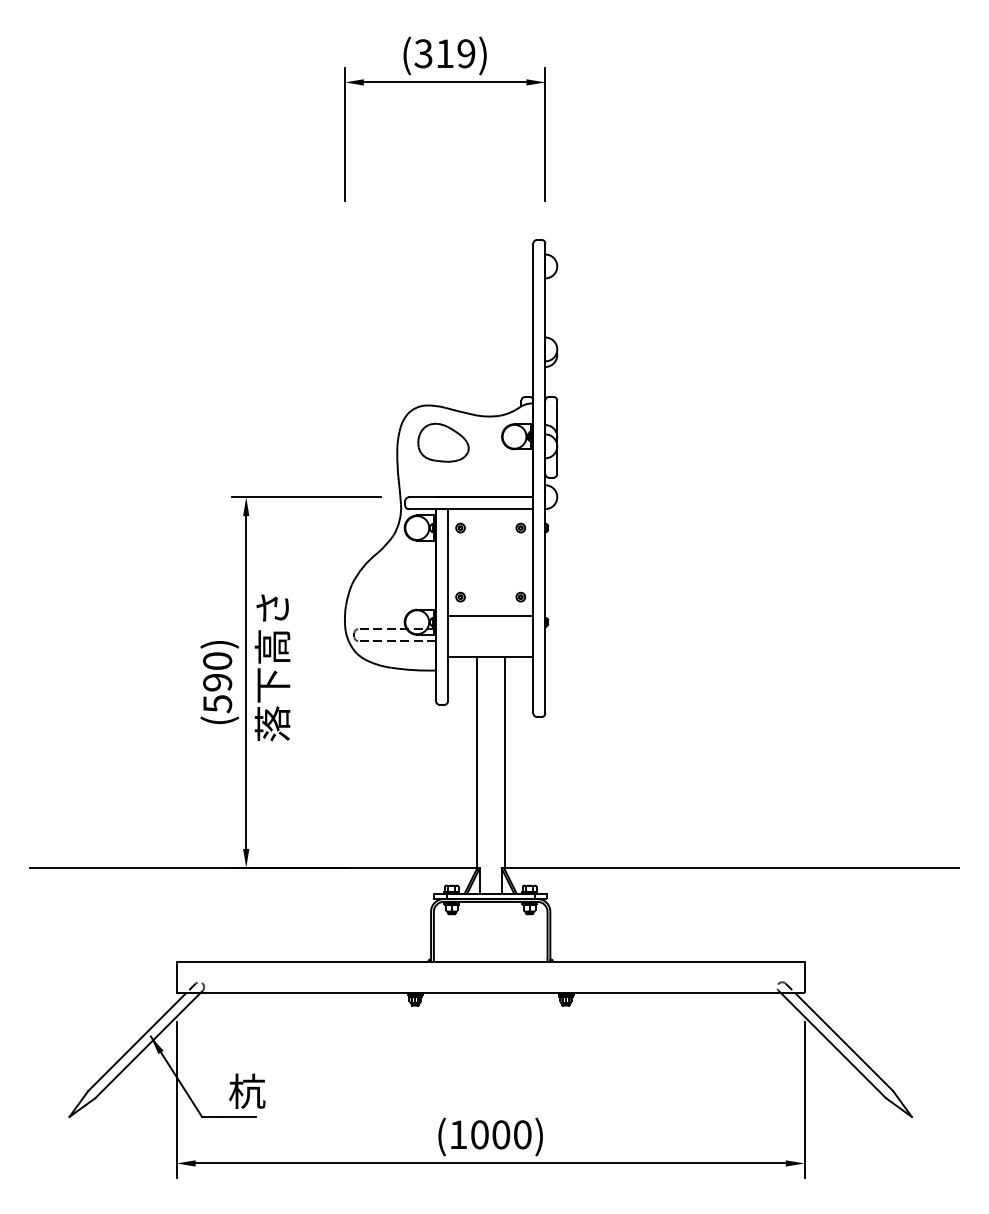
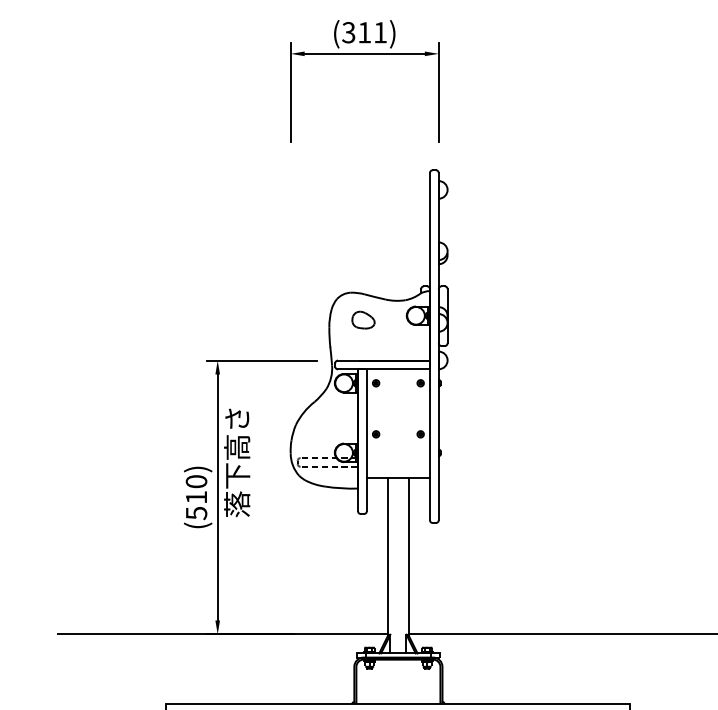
text: (466, 53) -> (380, 32), (319) -> (311)
part: (443, 442) -> (363, 320), size x0.6
line: (490, 615) -> (398, 447), removed
text: (272, 667) -> (237, 462), moved
text: (217, 682) -> (196, 497), (590) -> (510)

